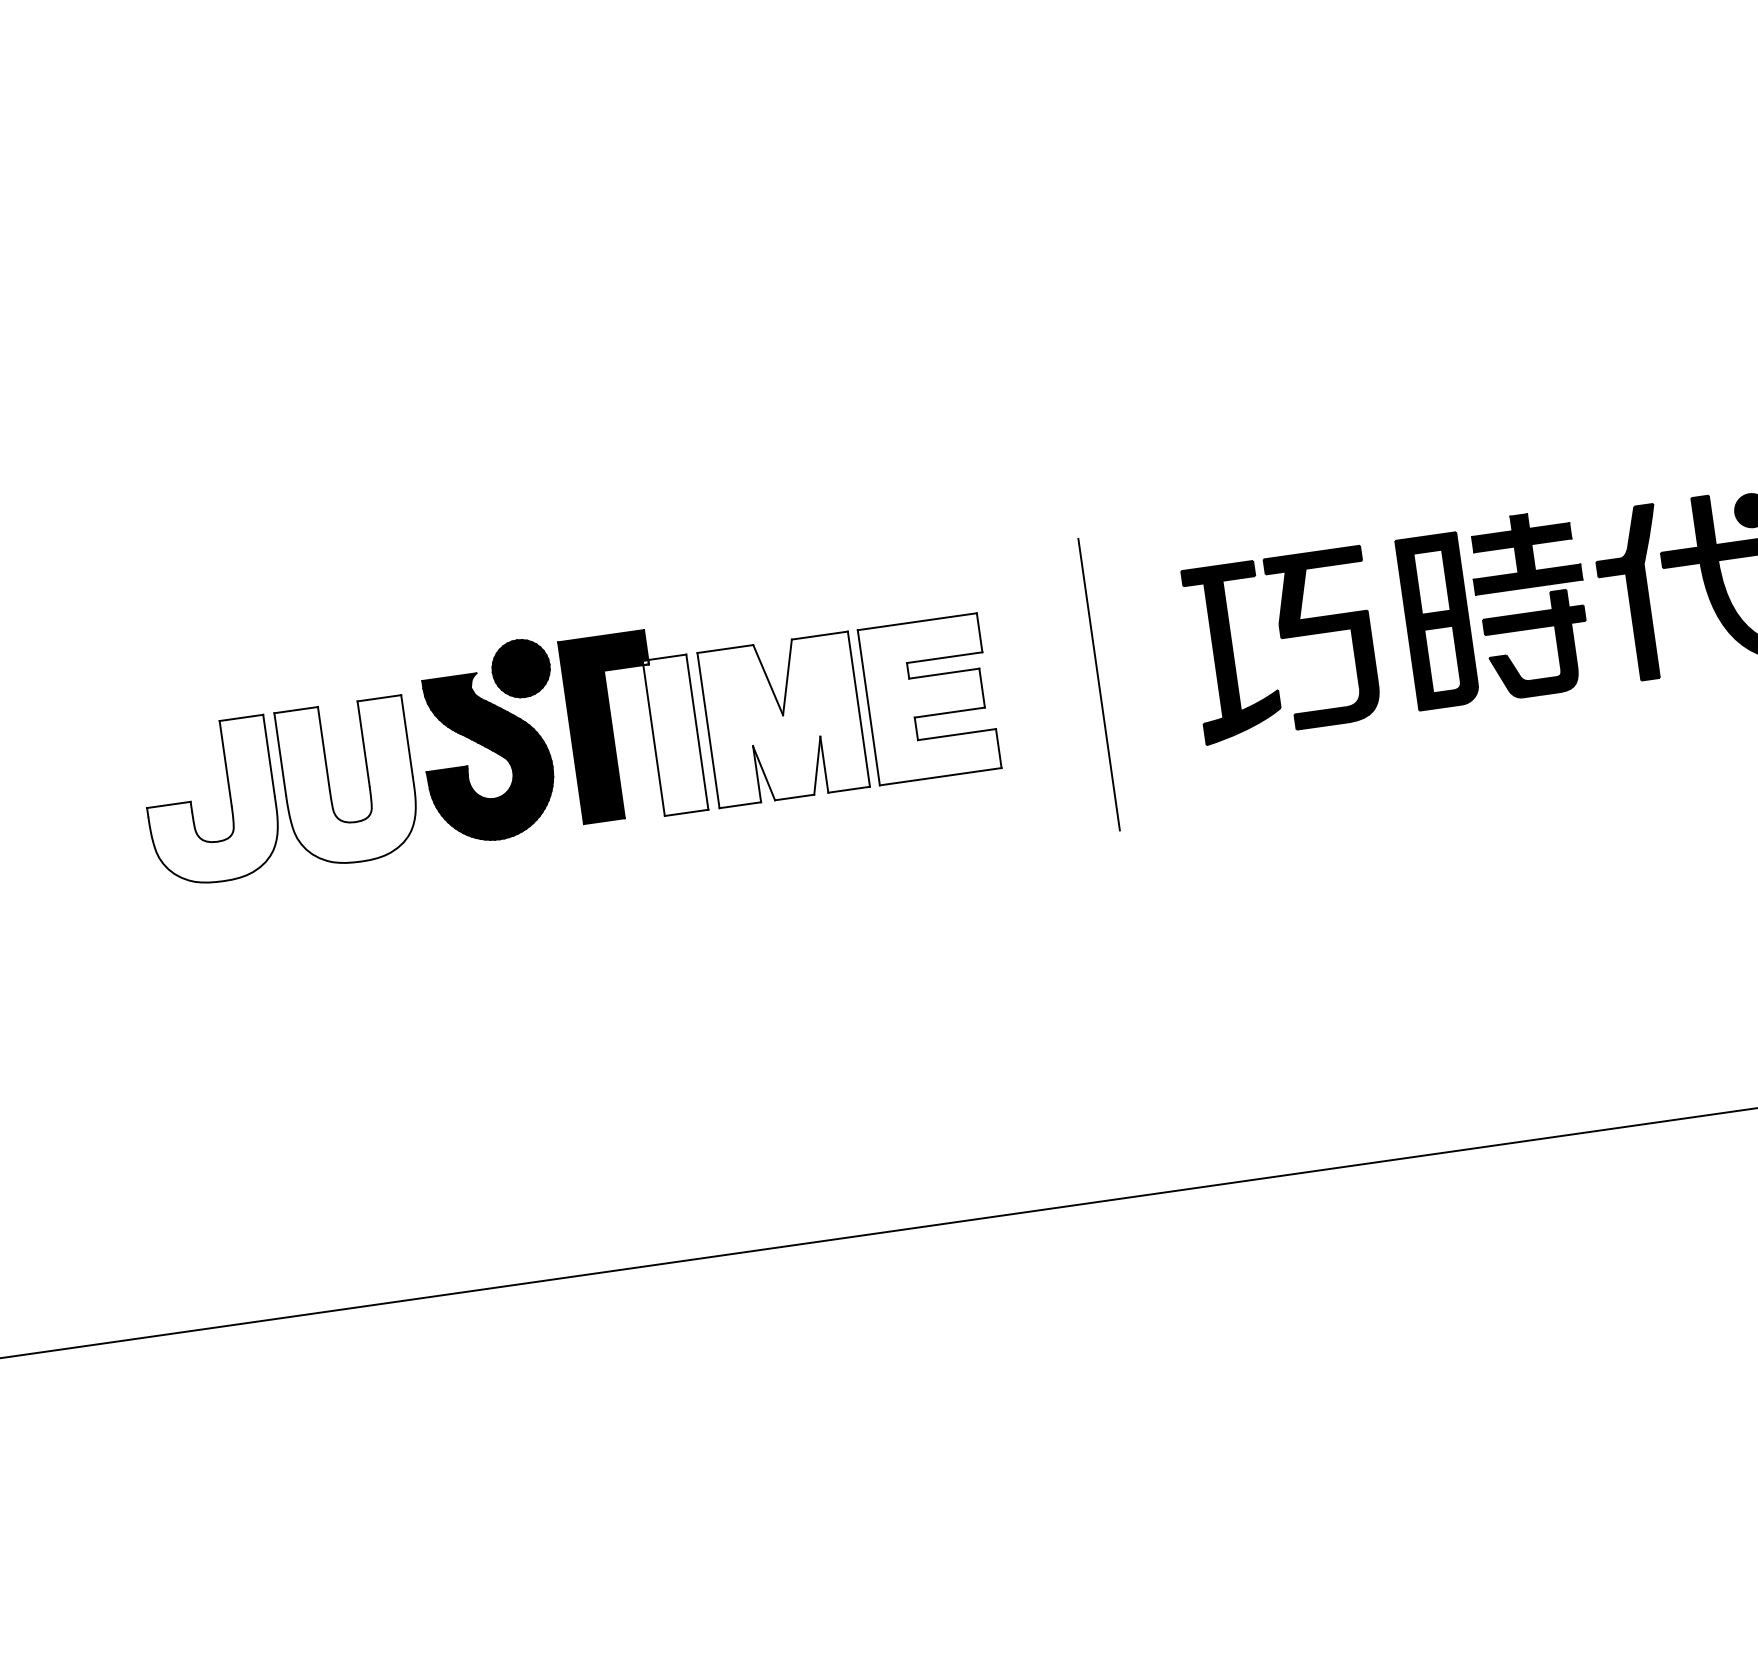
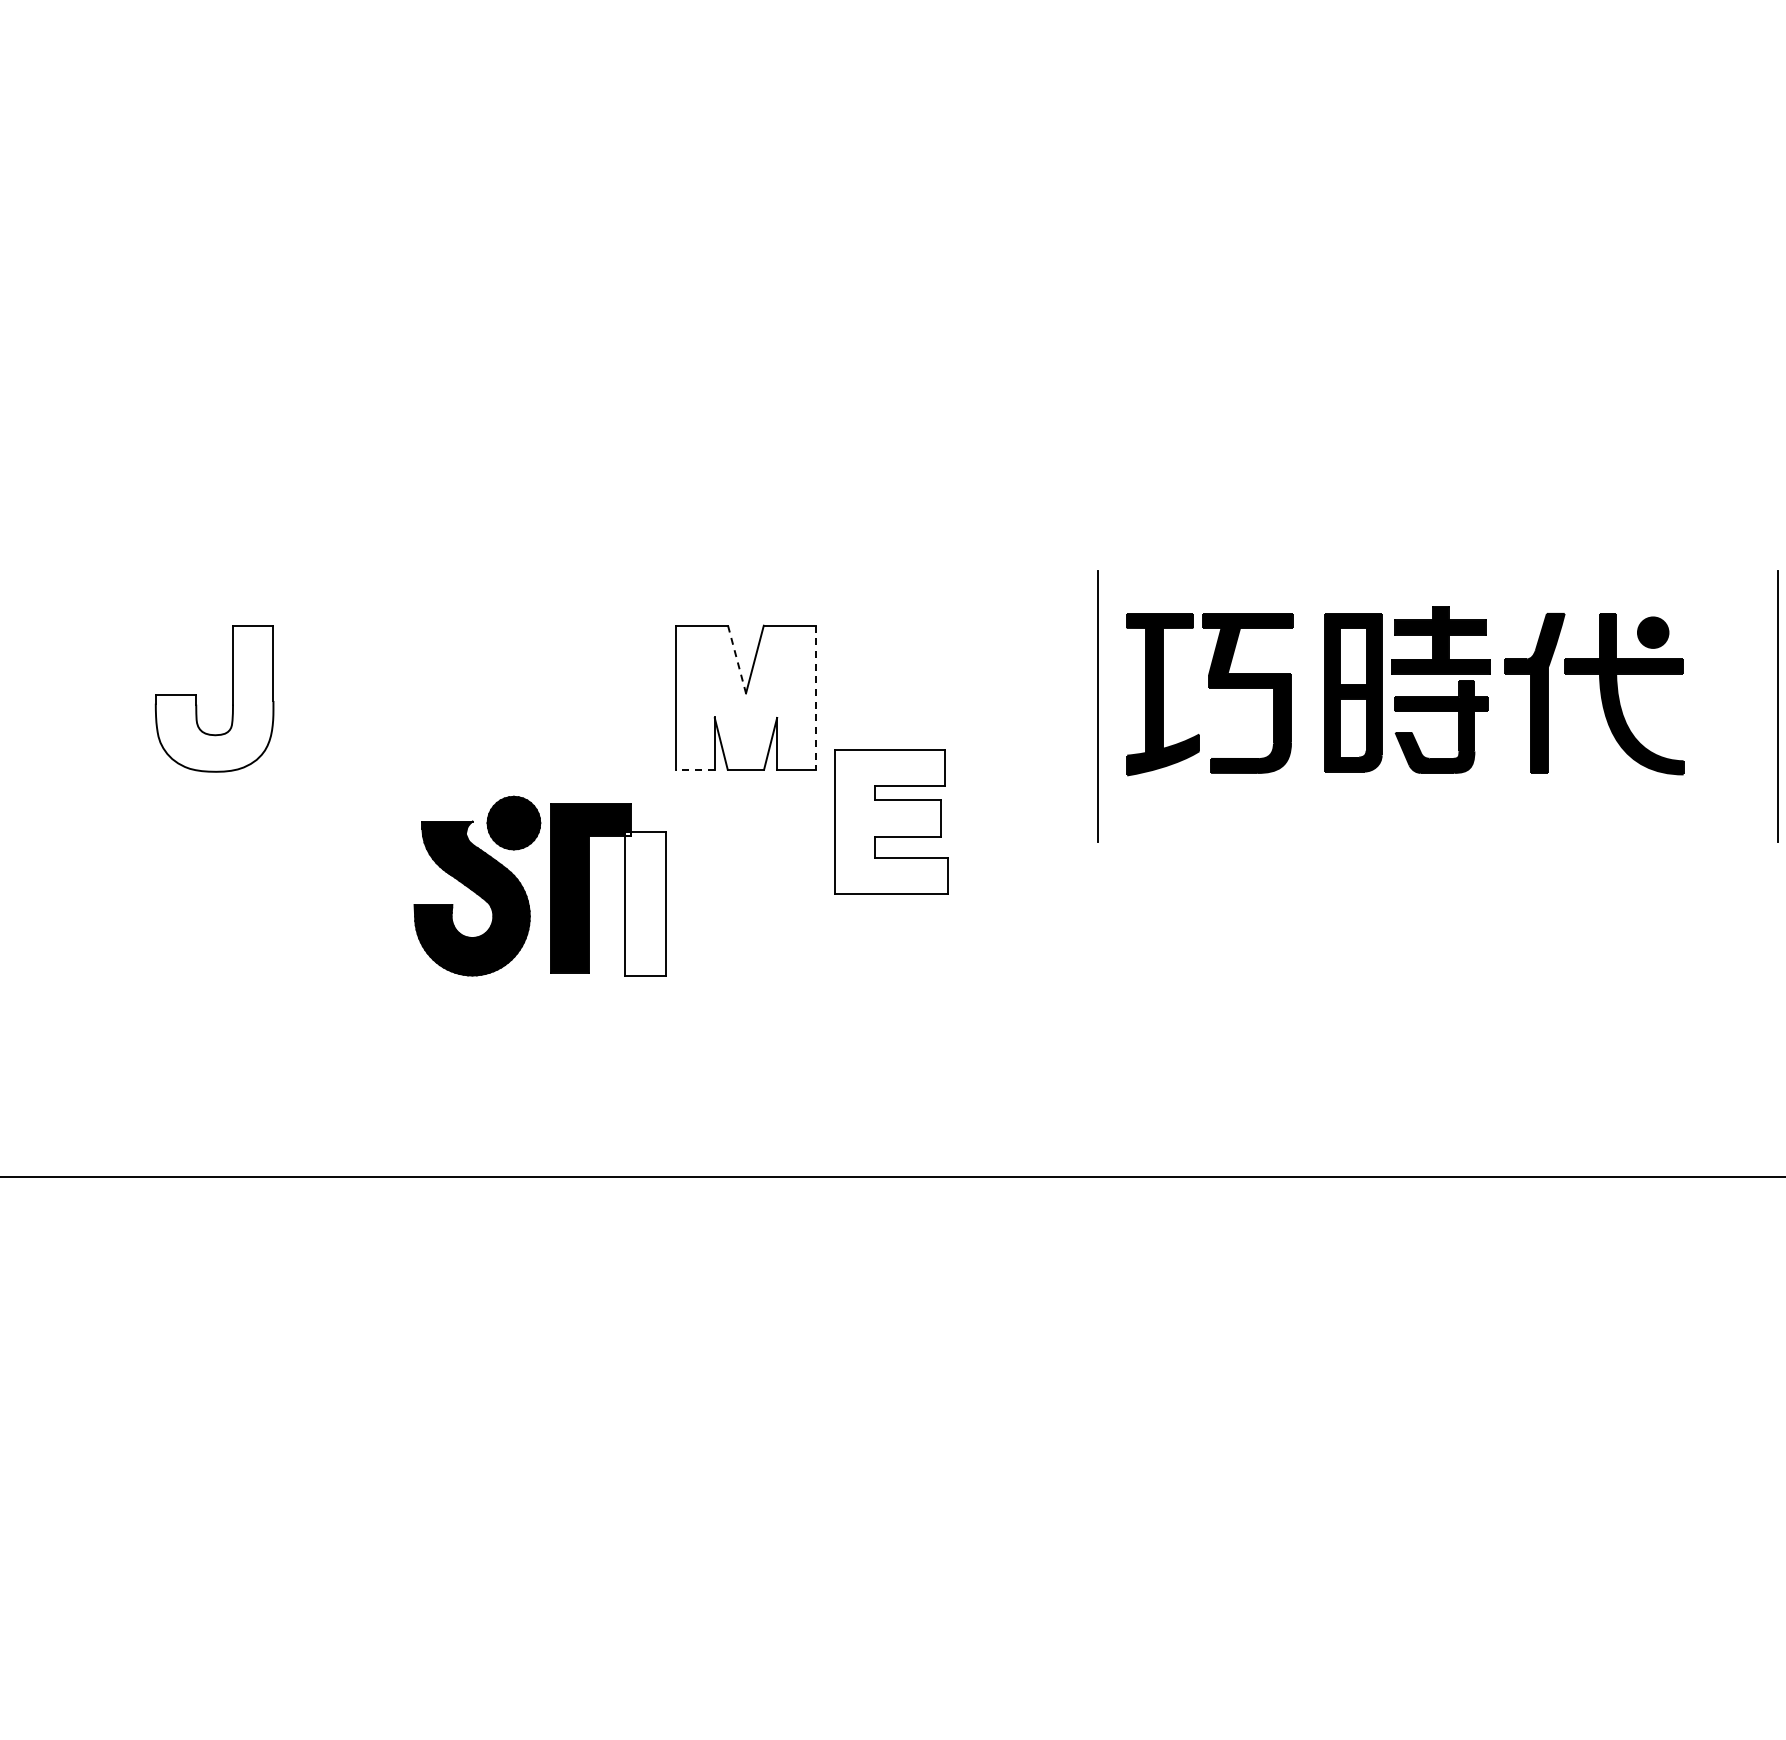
line: (768, 681) -> (737, 660), solid -> dashed
line: (1098, 684) -> (1097, 706), moved
part: (929, 698) -> (891, 821), moved
line: (858, 709) -> (815, 697), solid -> dashed
part: (570, 730) -> (550, 885), moved
part: (331, 790) -> (325, 703), removed
line: (740, 805) -> (695, 769), solid -> dashed

